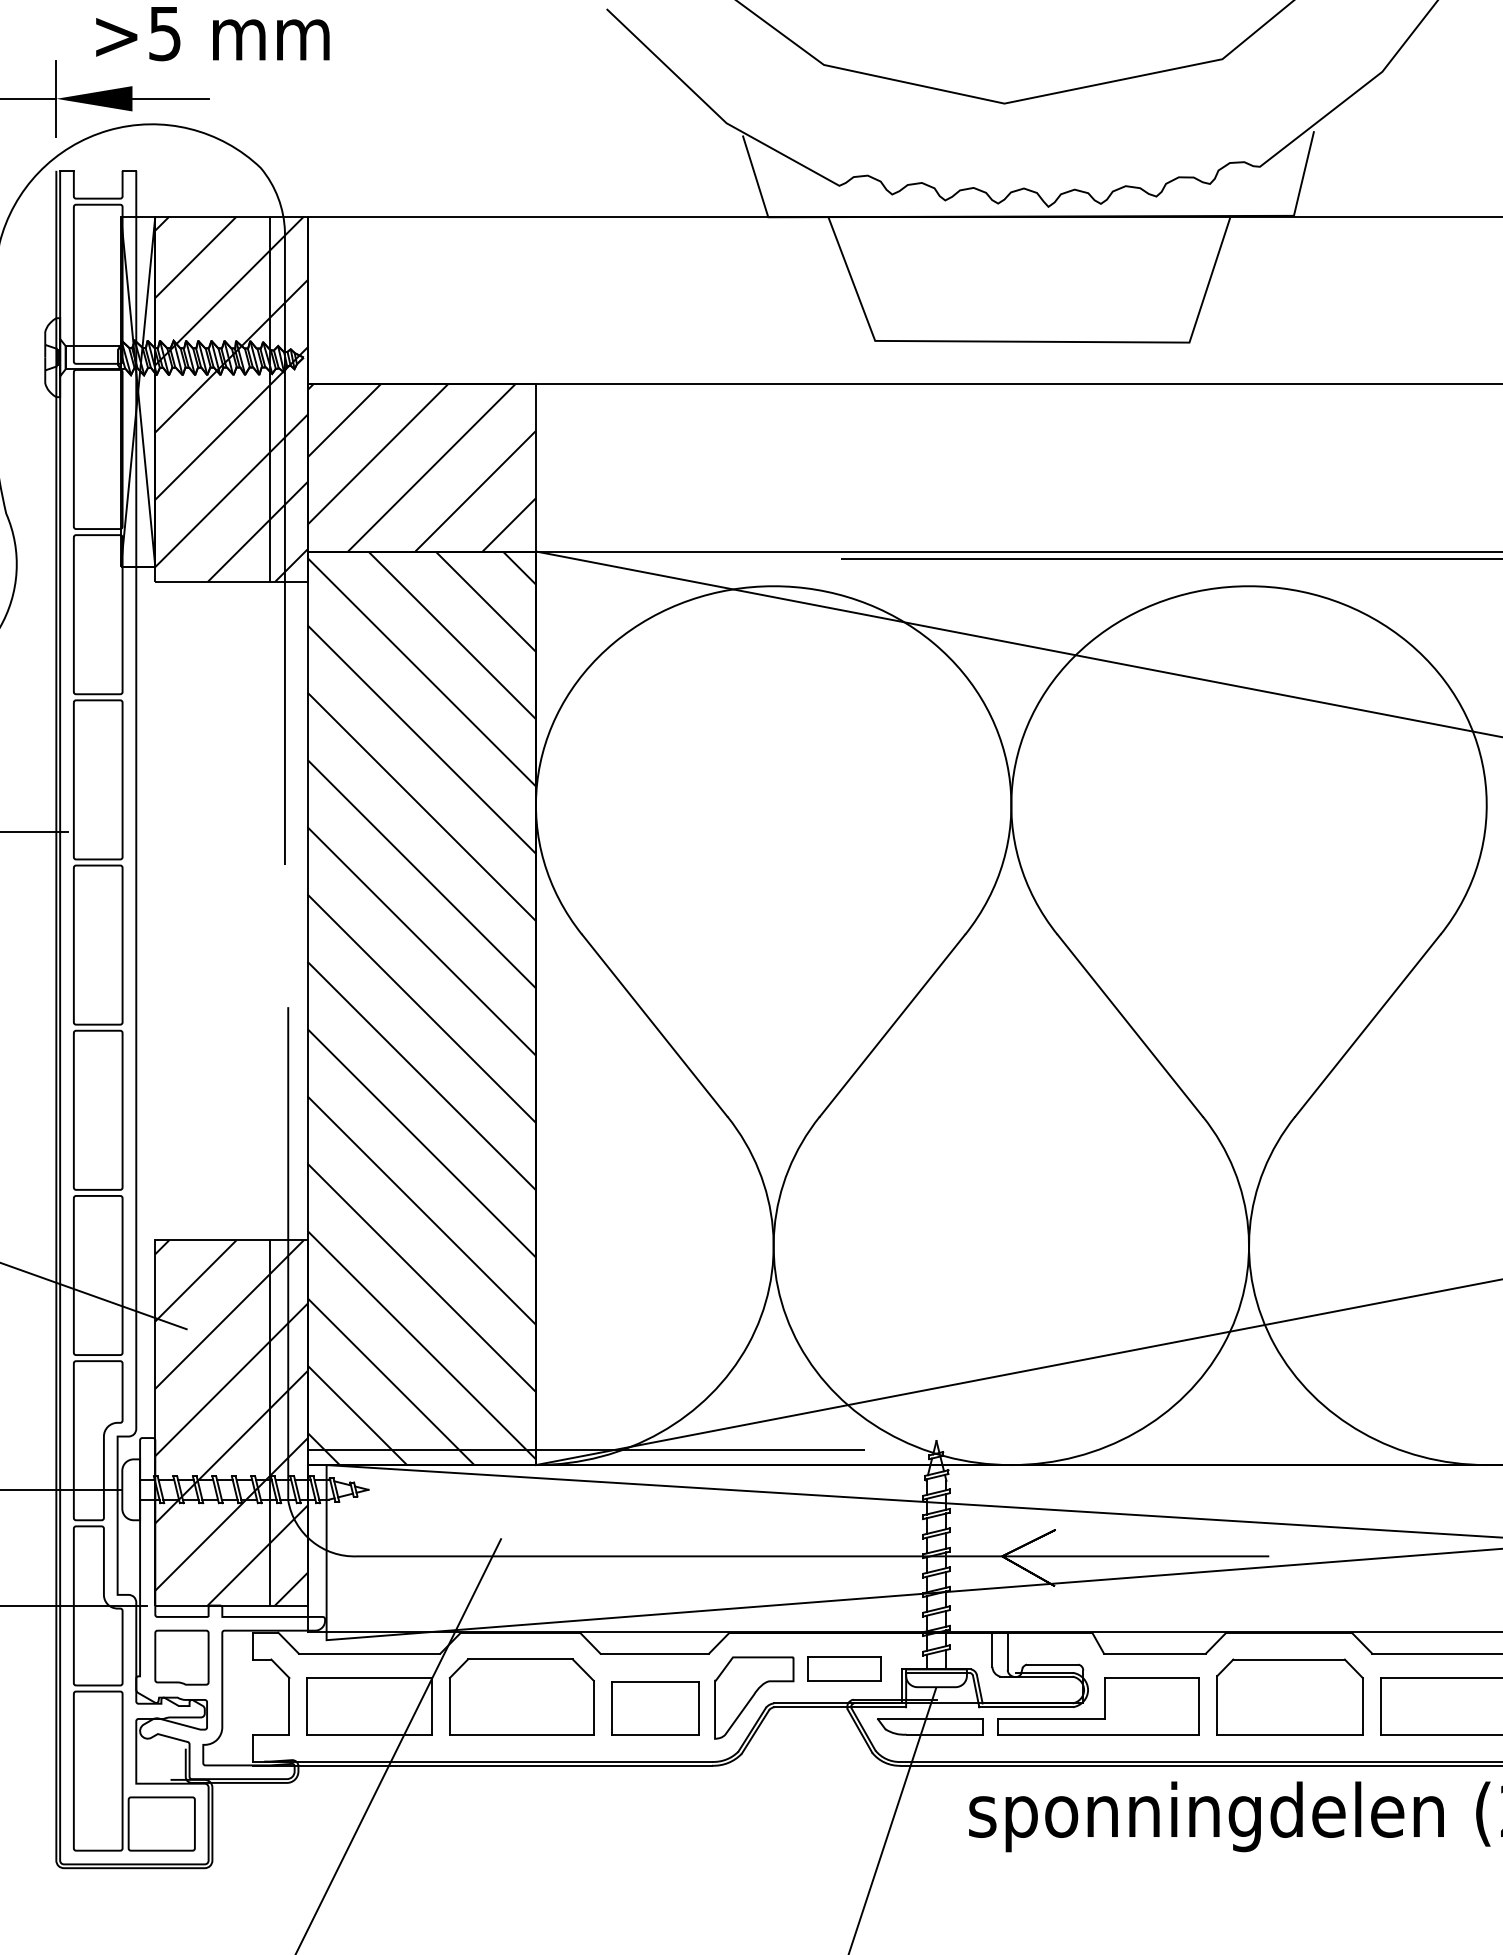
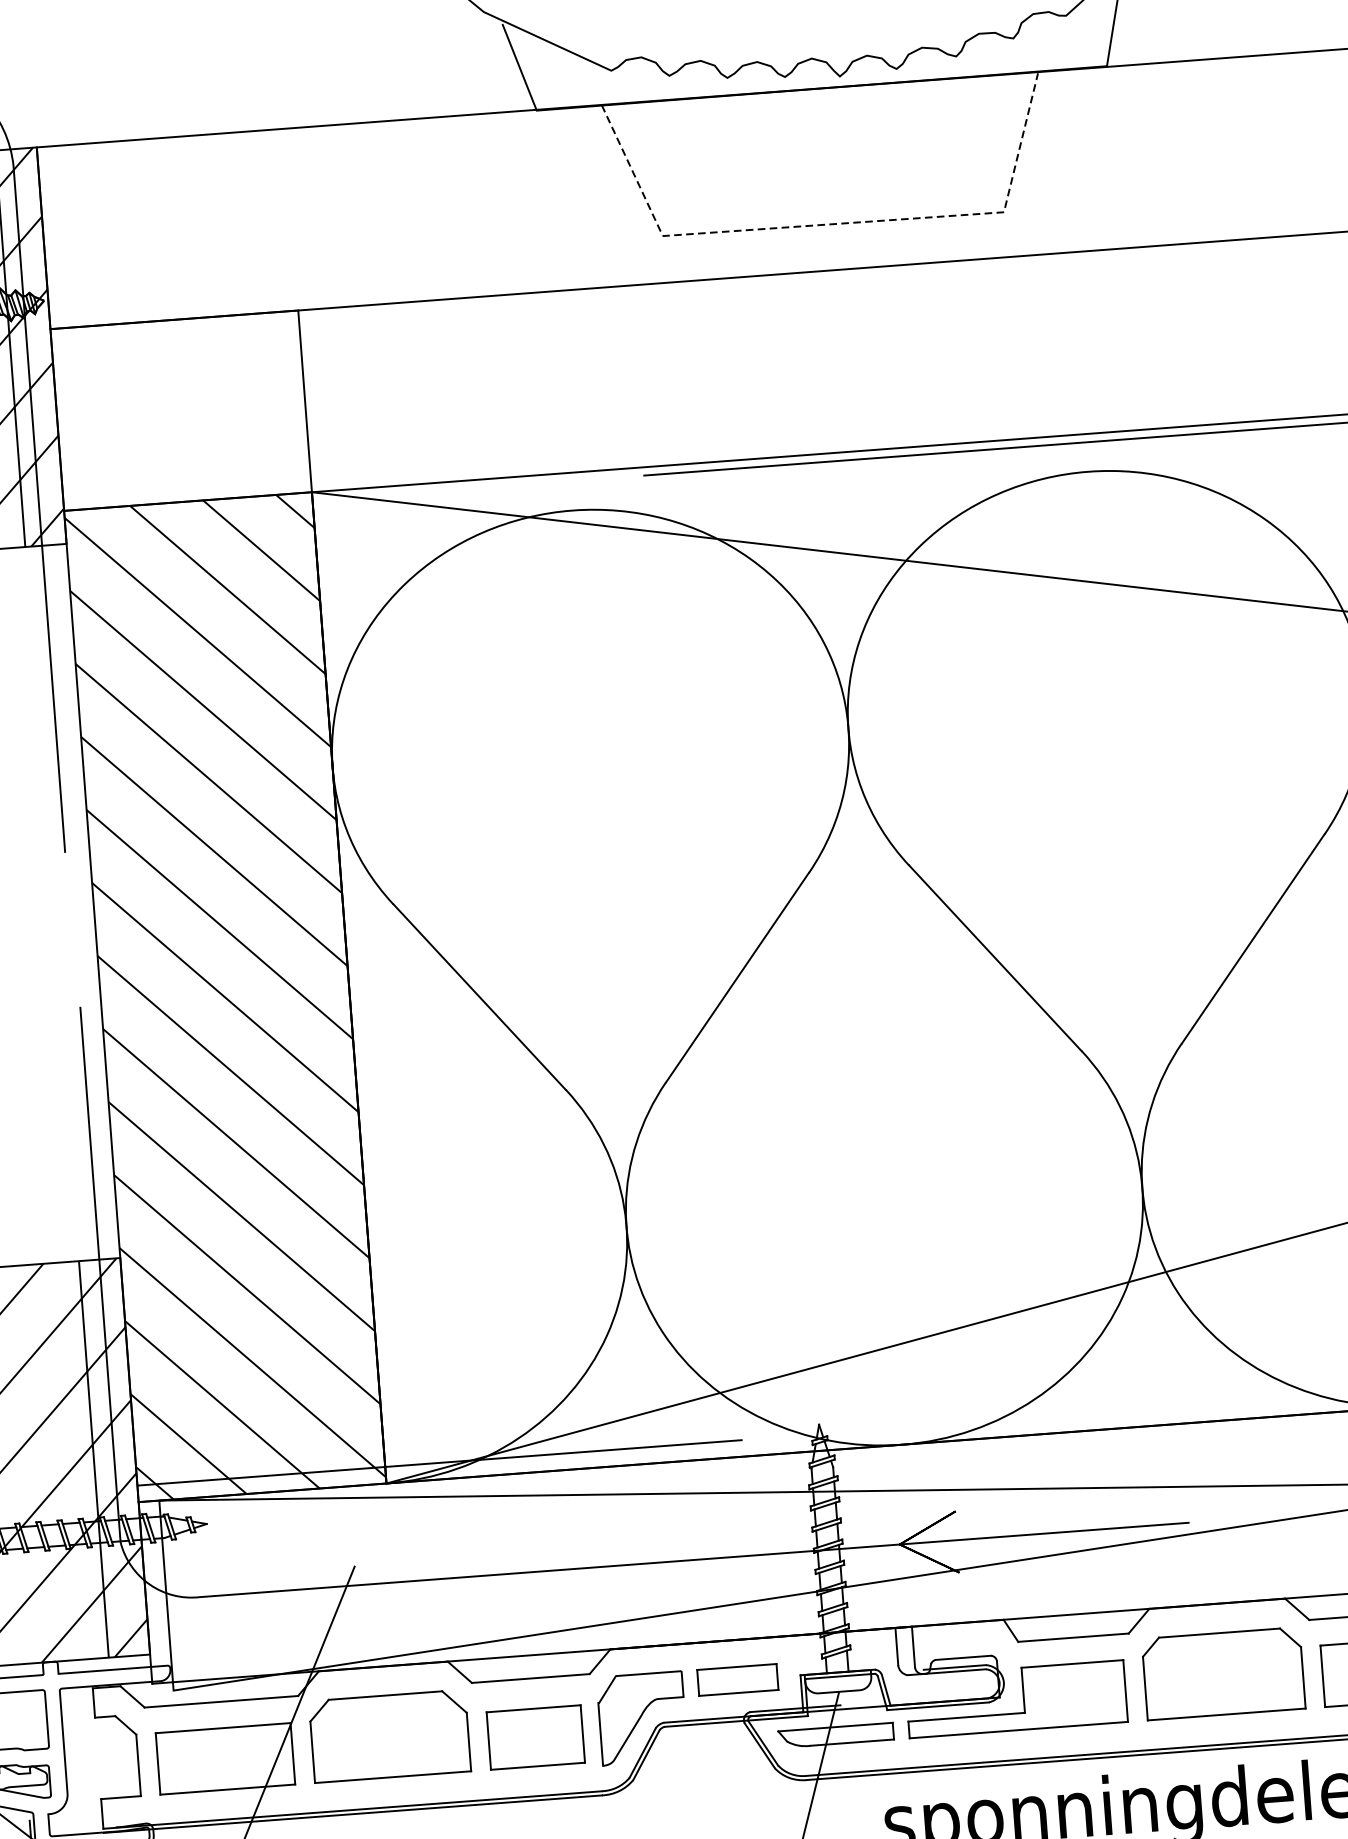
line: (1031, 341) -> (832, 223), solid -> dashed
hatch: (421, 467) -> (180, 410), removed

